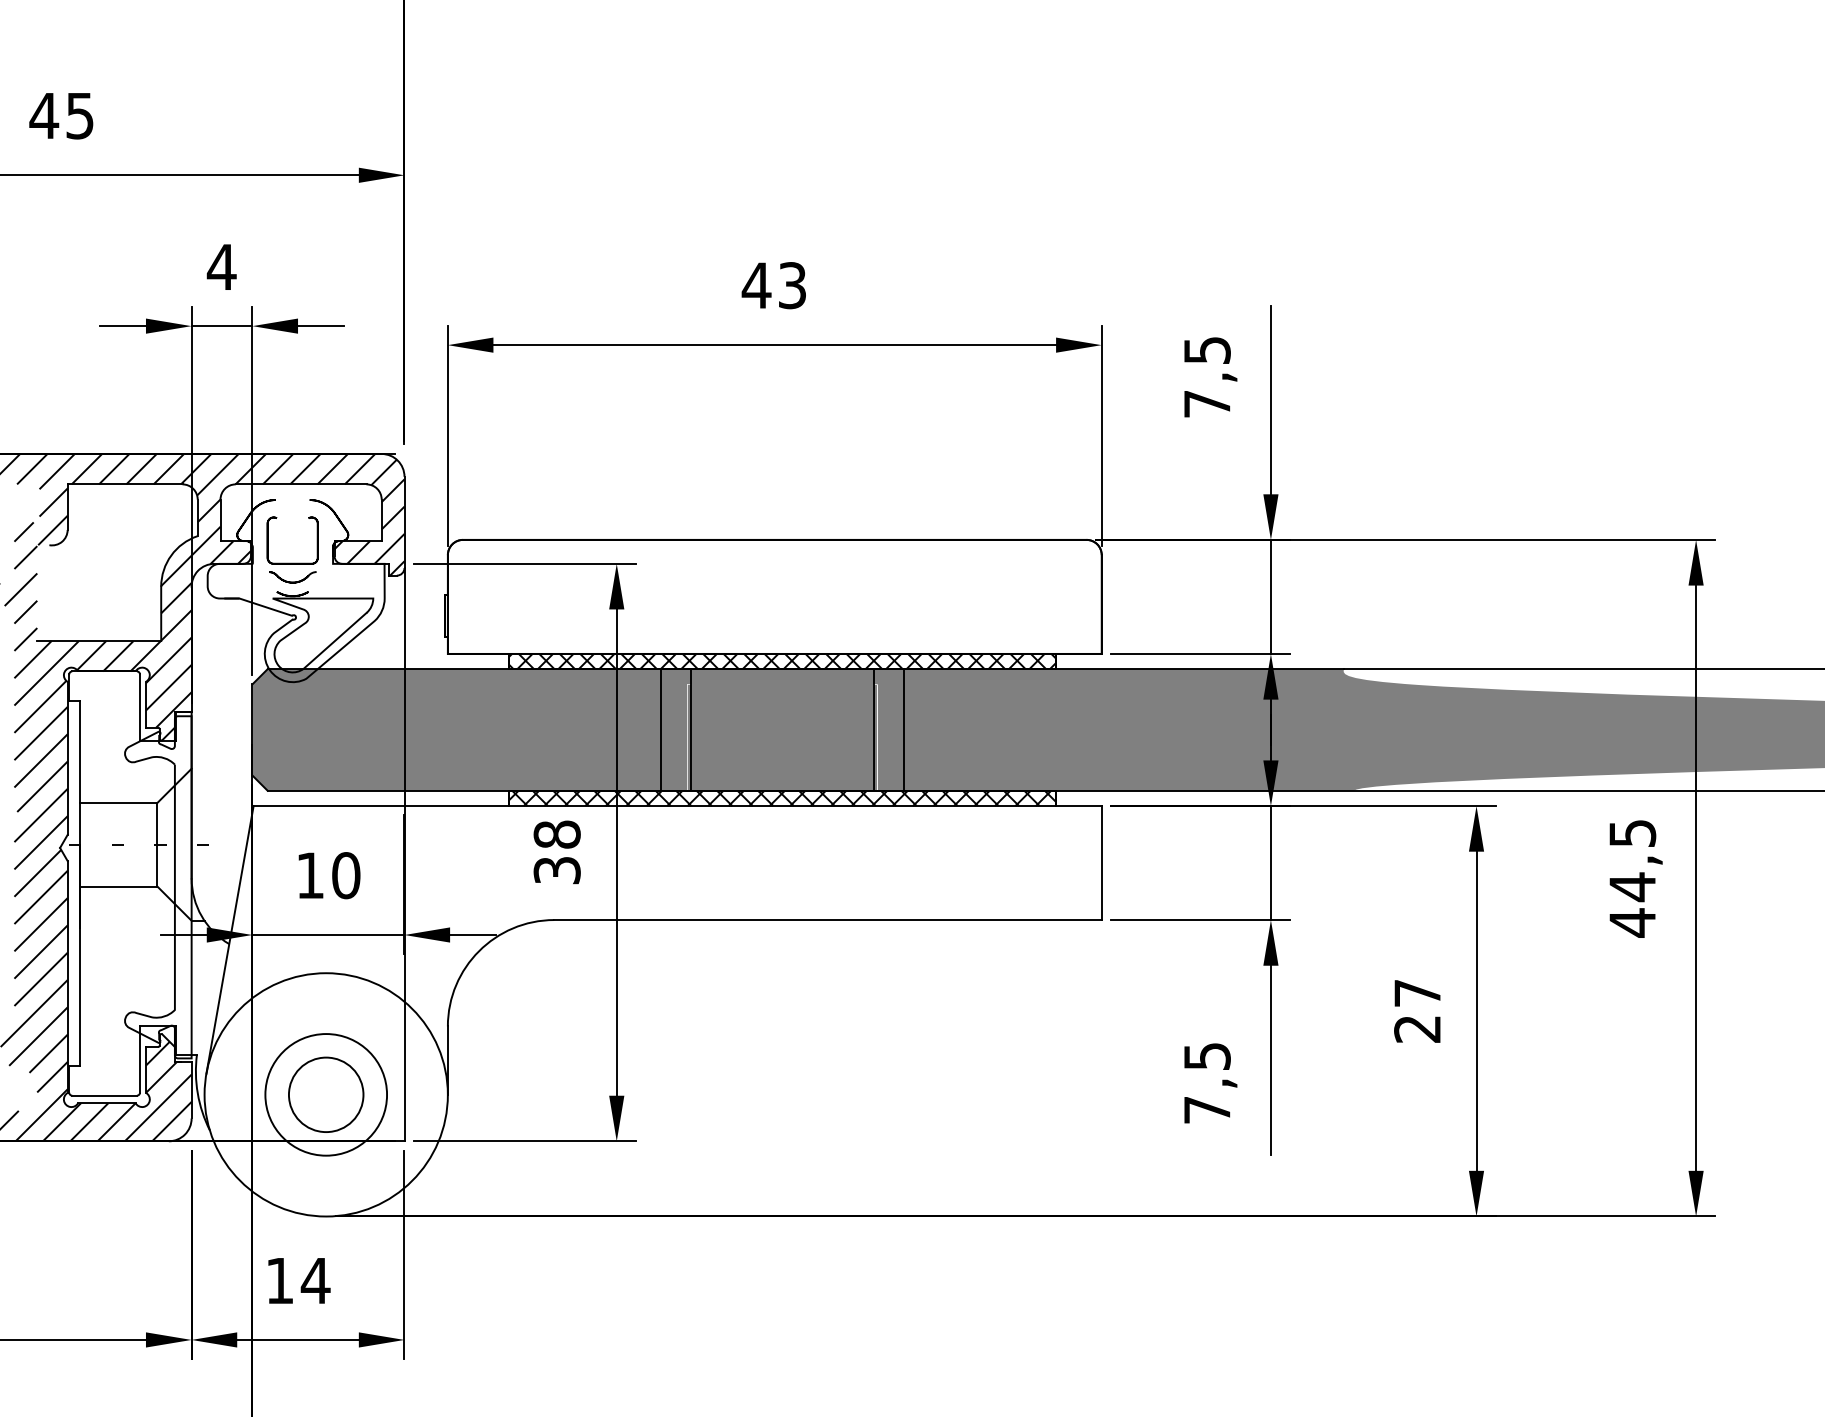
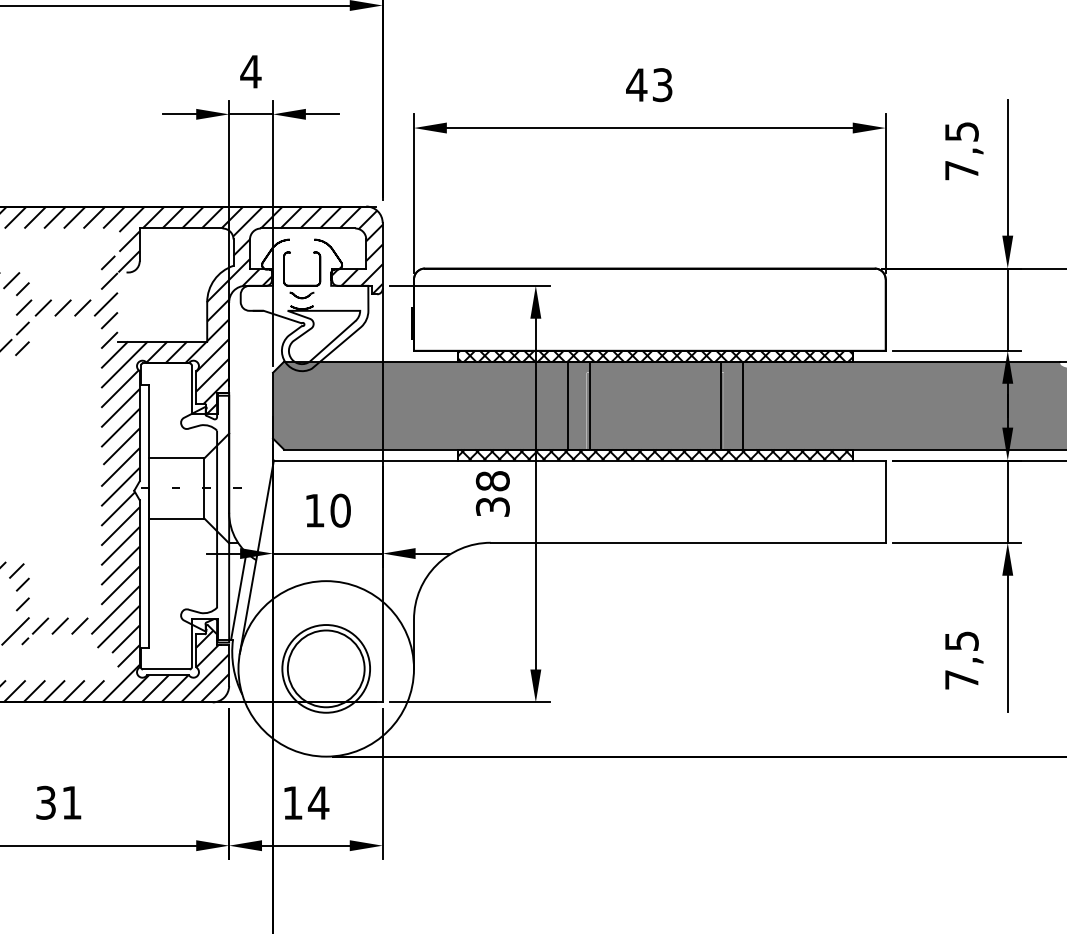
part: (292, 576) -> (301, 294), size x0.71
line: (204, 993) -> (238, 595), added
circle: (326, 1094) -> (326, 668), size x1.43

